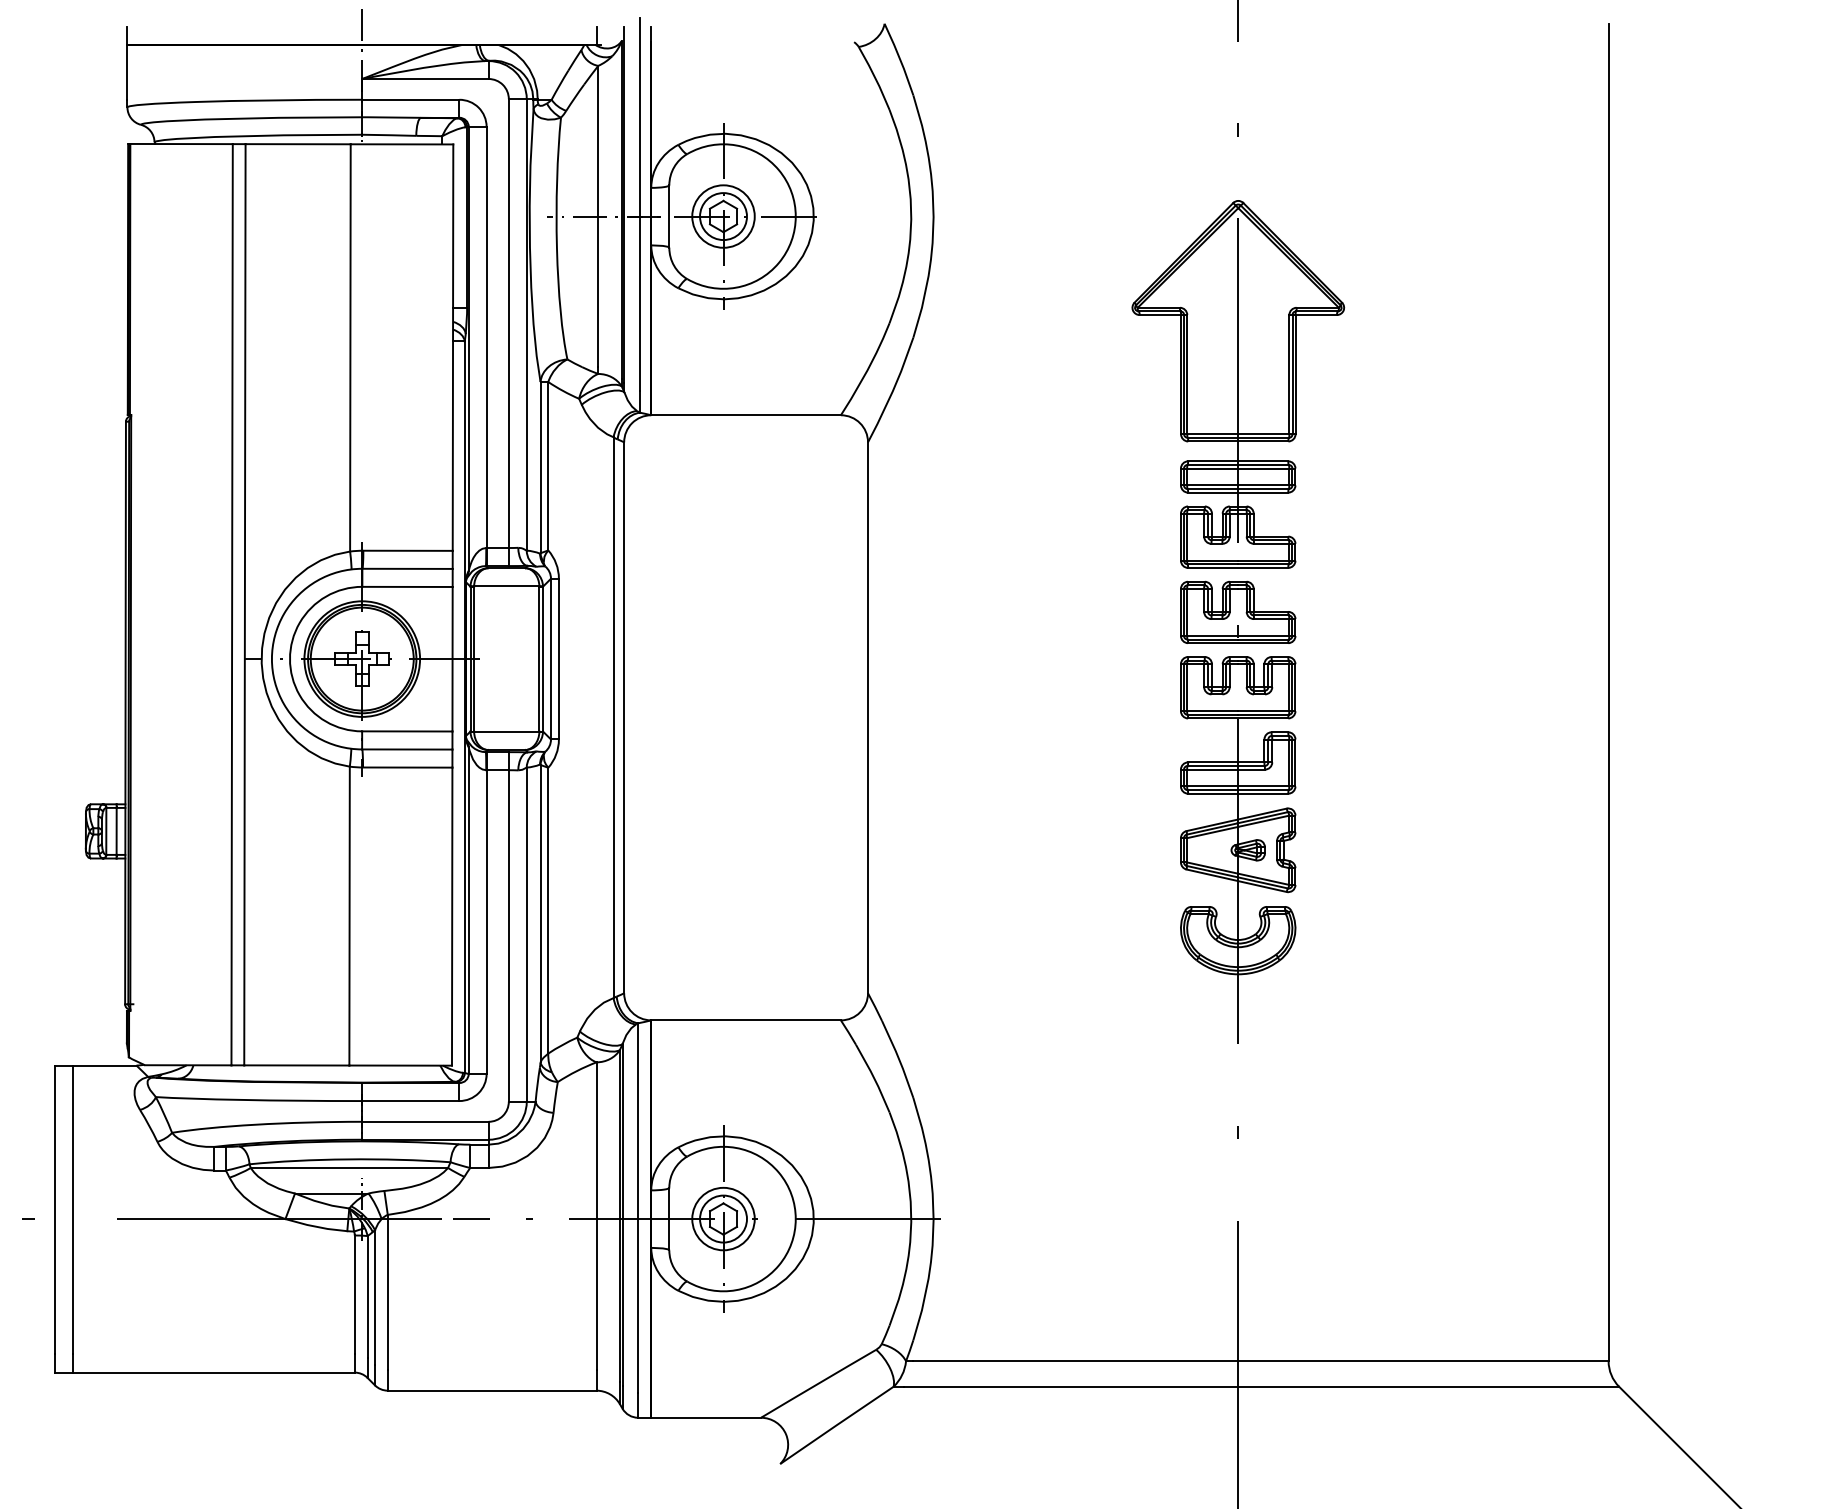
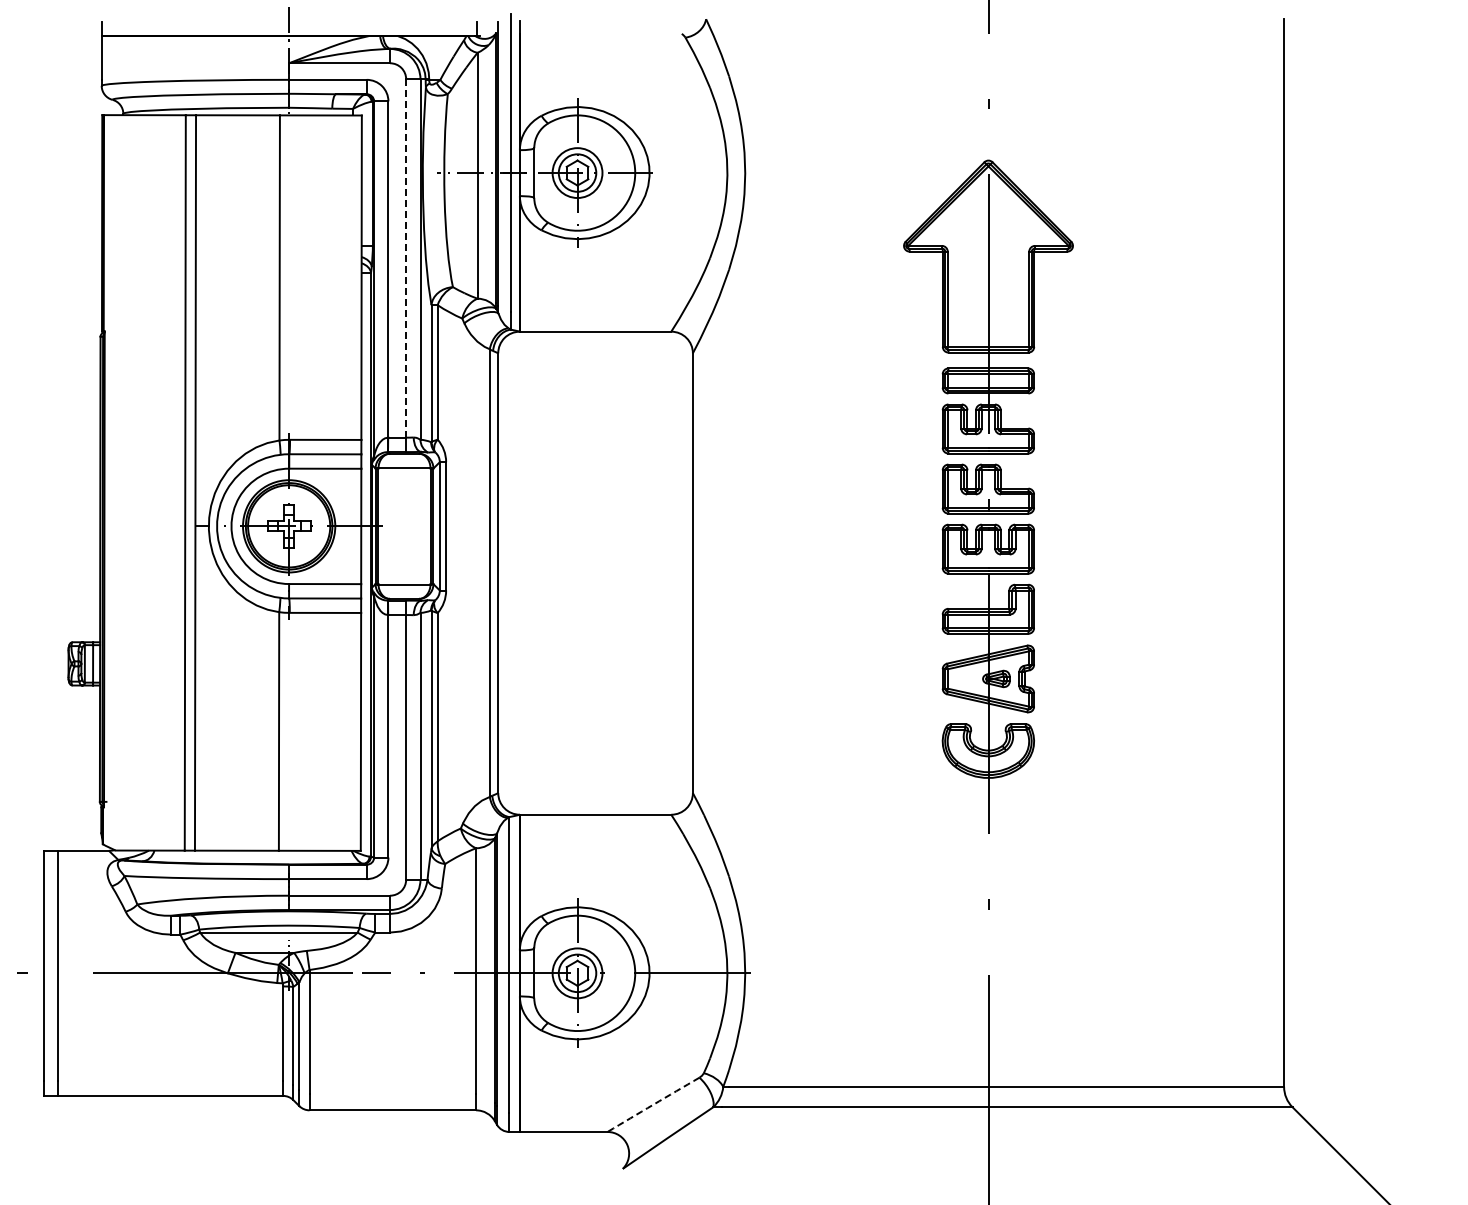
line: (509, 323) -> (406, 258), solid -> dashed
arc: (818, 1383) -> (653, 1104), solid -> dashed

